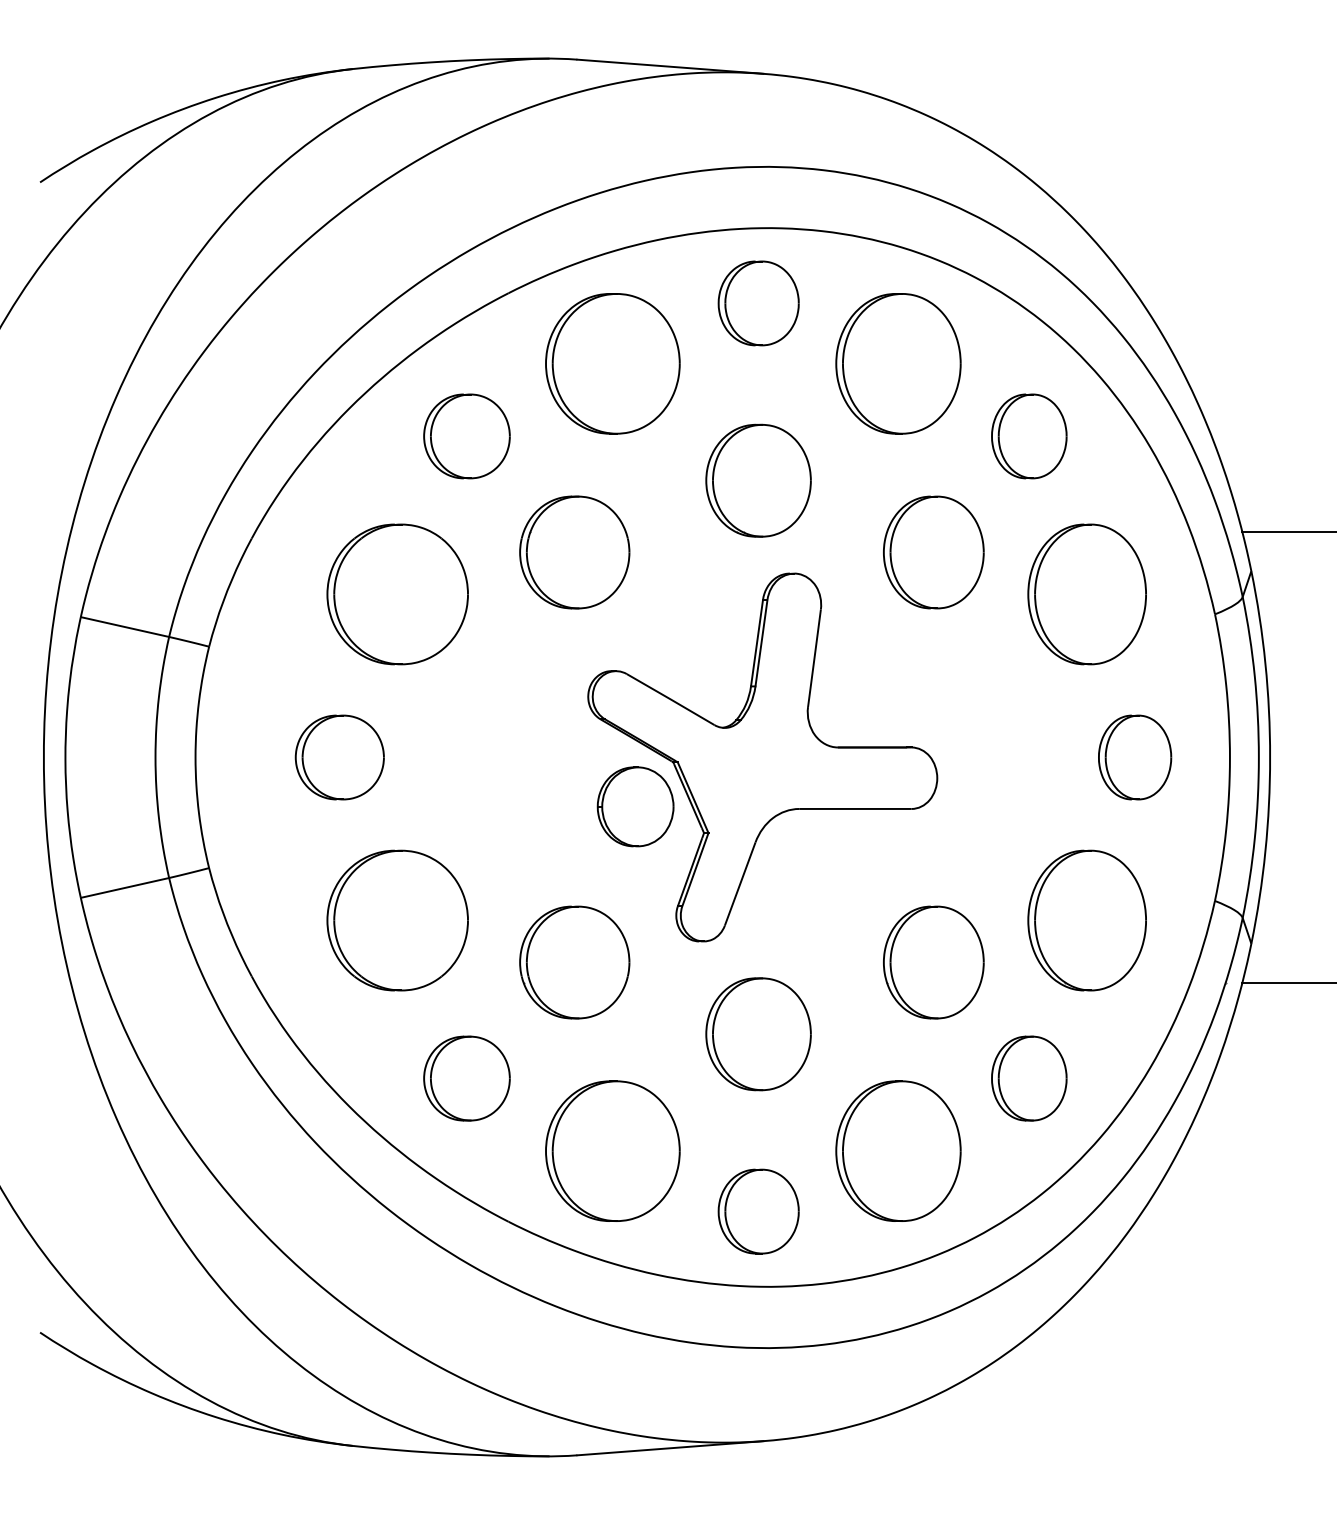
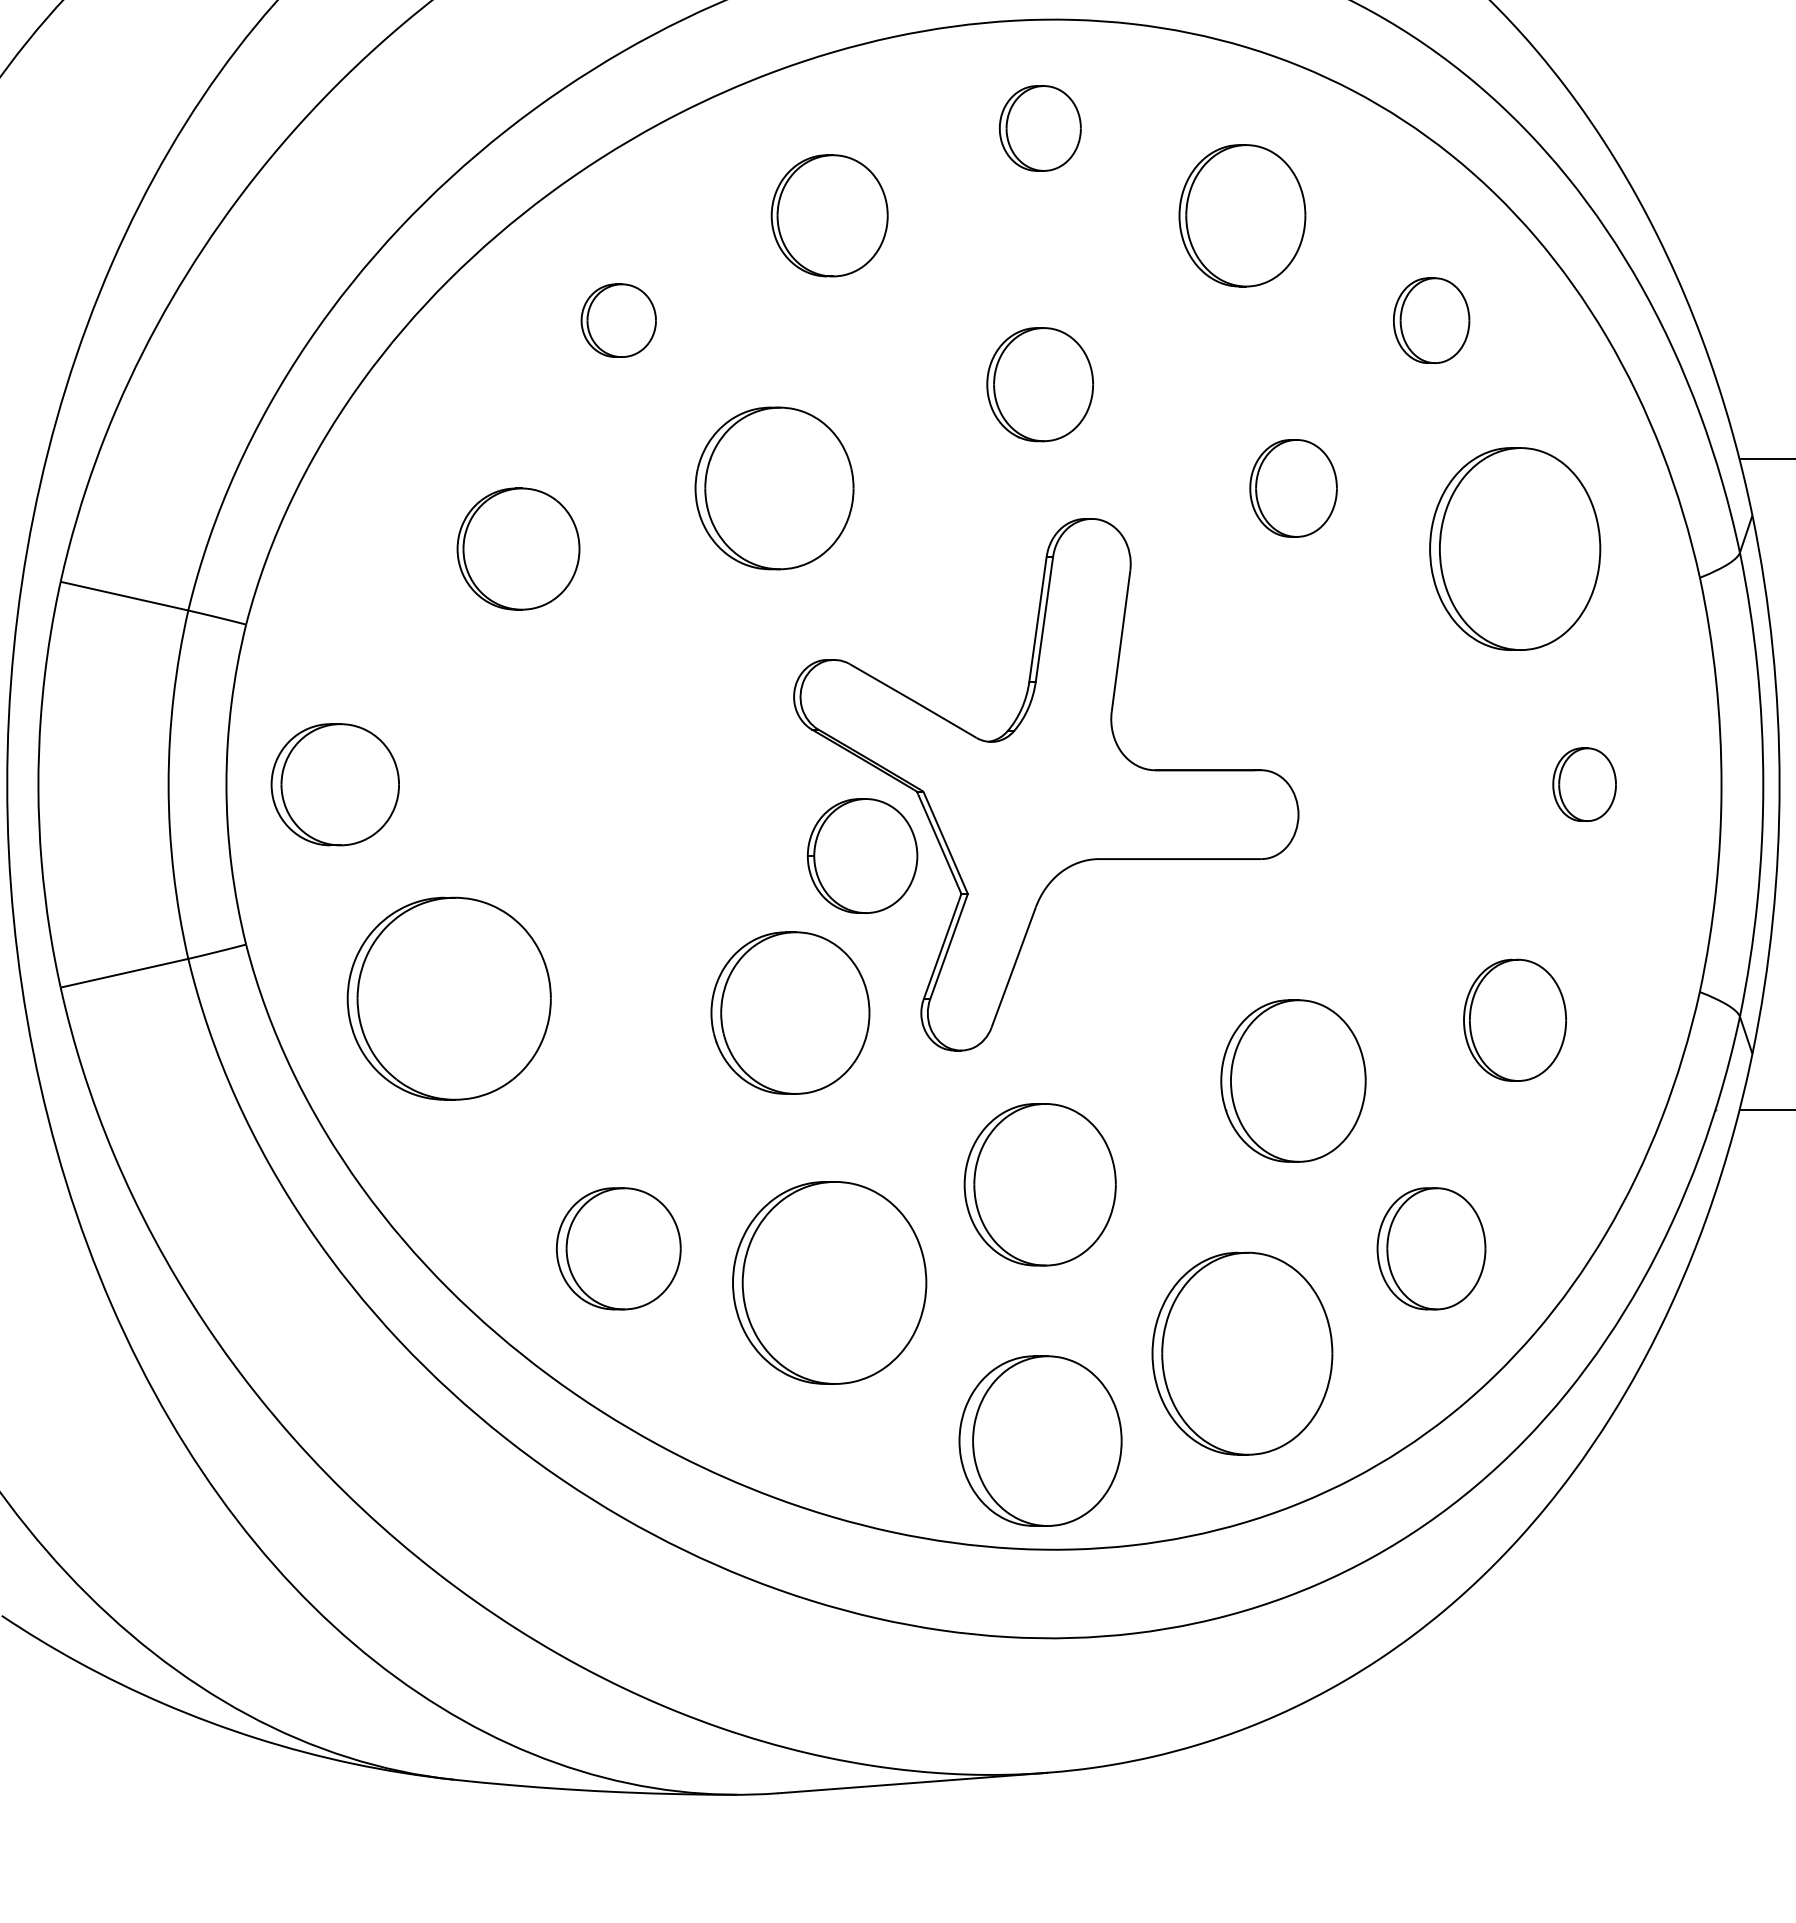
part: (758, 303) -> (1040, 128), size x0.7
part: (612, 363) -> (829, 215), size x0.6
part: (898, 363) -> (1242, 215), size x0.7
part: (466, 436) -> (618, 320), size x0.6
part: (1029, 436) -> (1431, 320), size x0.7
part: (758, 480) -> (1040, 384), size x0.7
part: (933, 552) -> (1293, 488), size x0.6
part: (397, 594) -> (518, 549), size x0.6
part: (339, 757) -> (334, 784), moved
part: (1135, 757) -> (1584, 784), size x0.6
part: (397, 920) -> (448, 998), moved
part: (1086, 920) -> (1514, 1020), size x0.6
part: (574, 962) -> (790, 1013), moved
part: (612, 1150) -> (829, 1281), moved
part: (758, 1211) -> (1040, 1440), size x1.4

